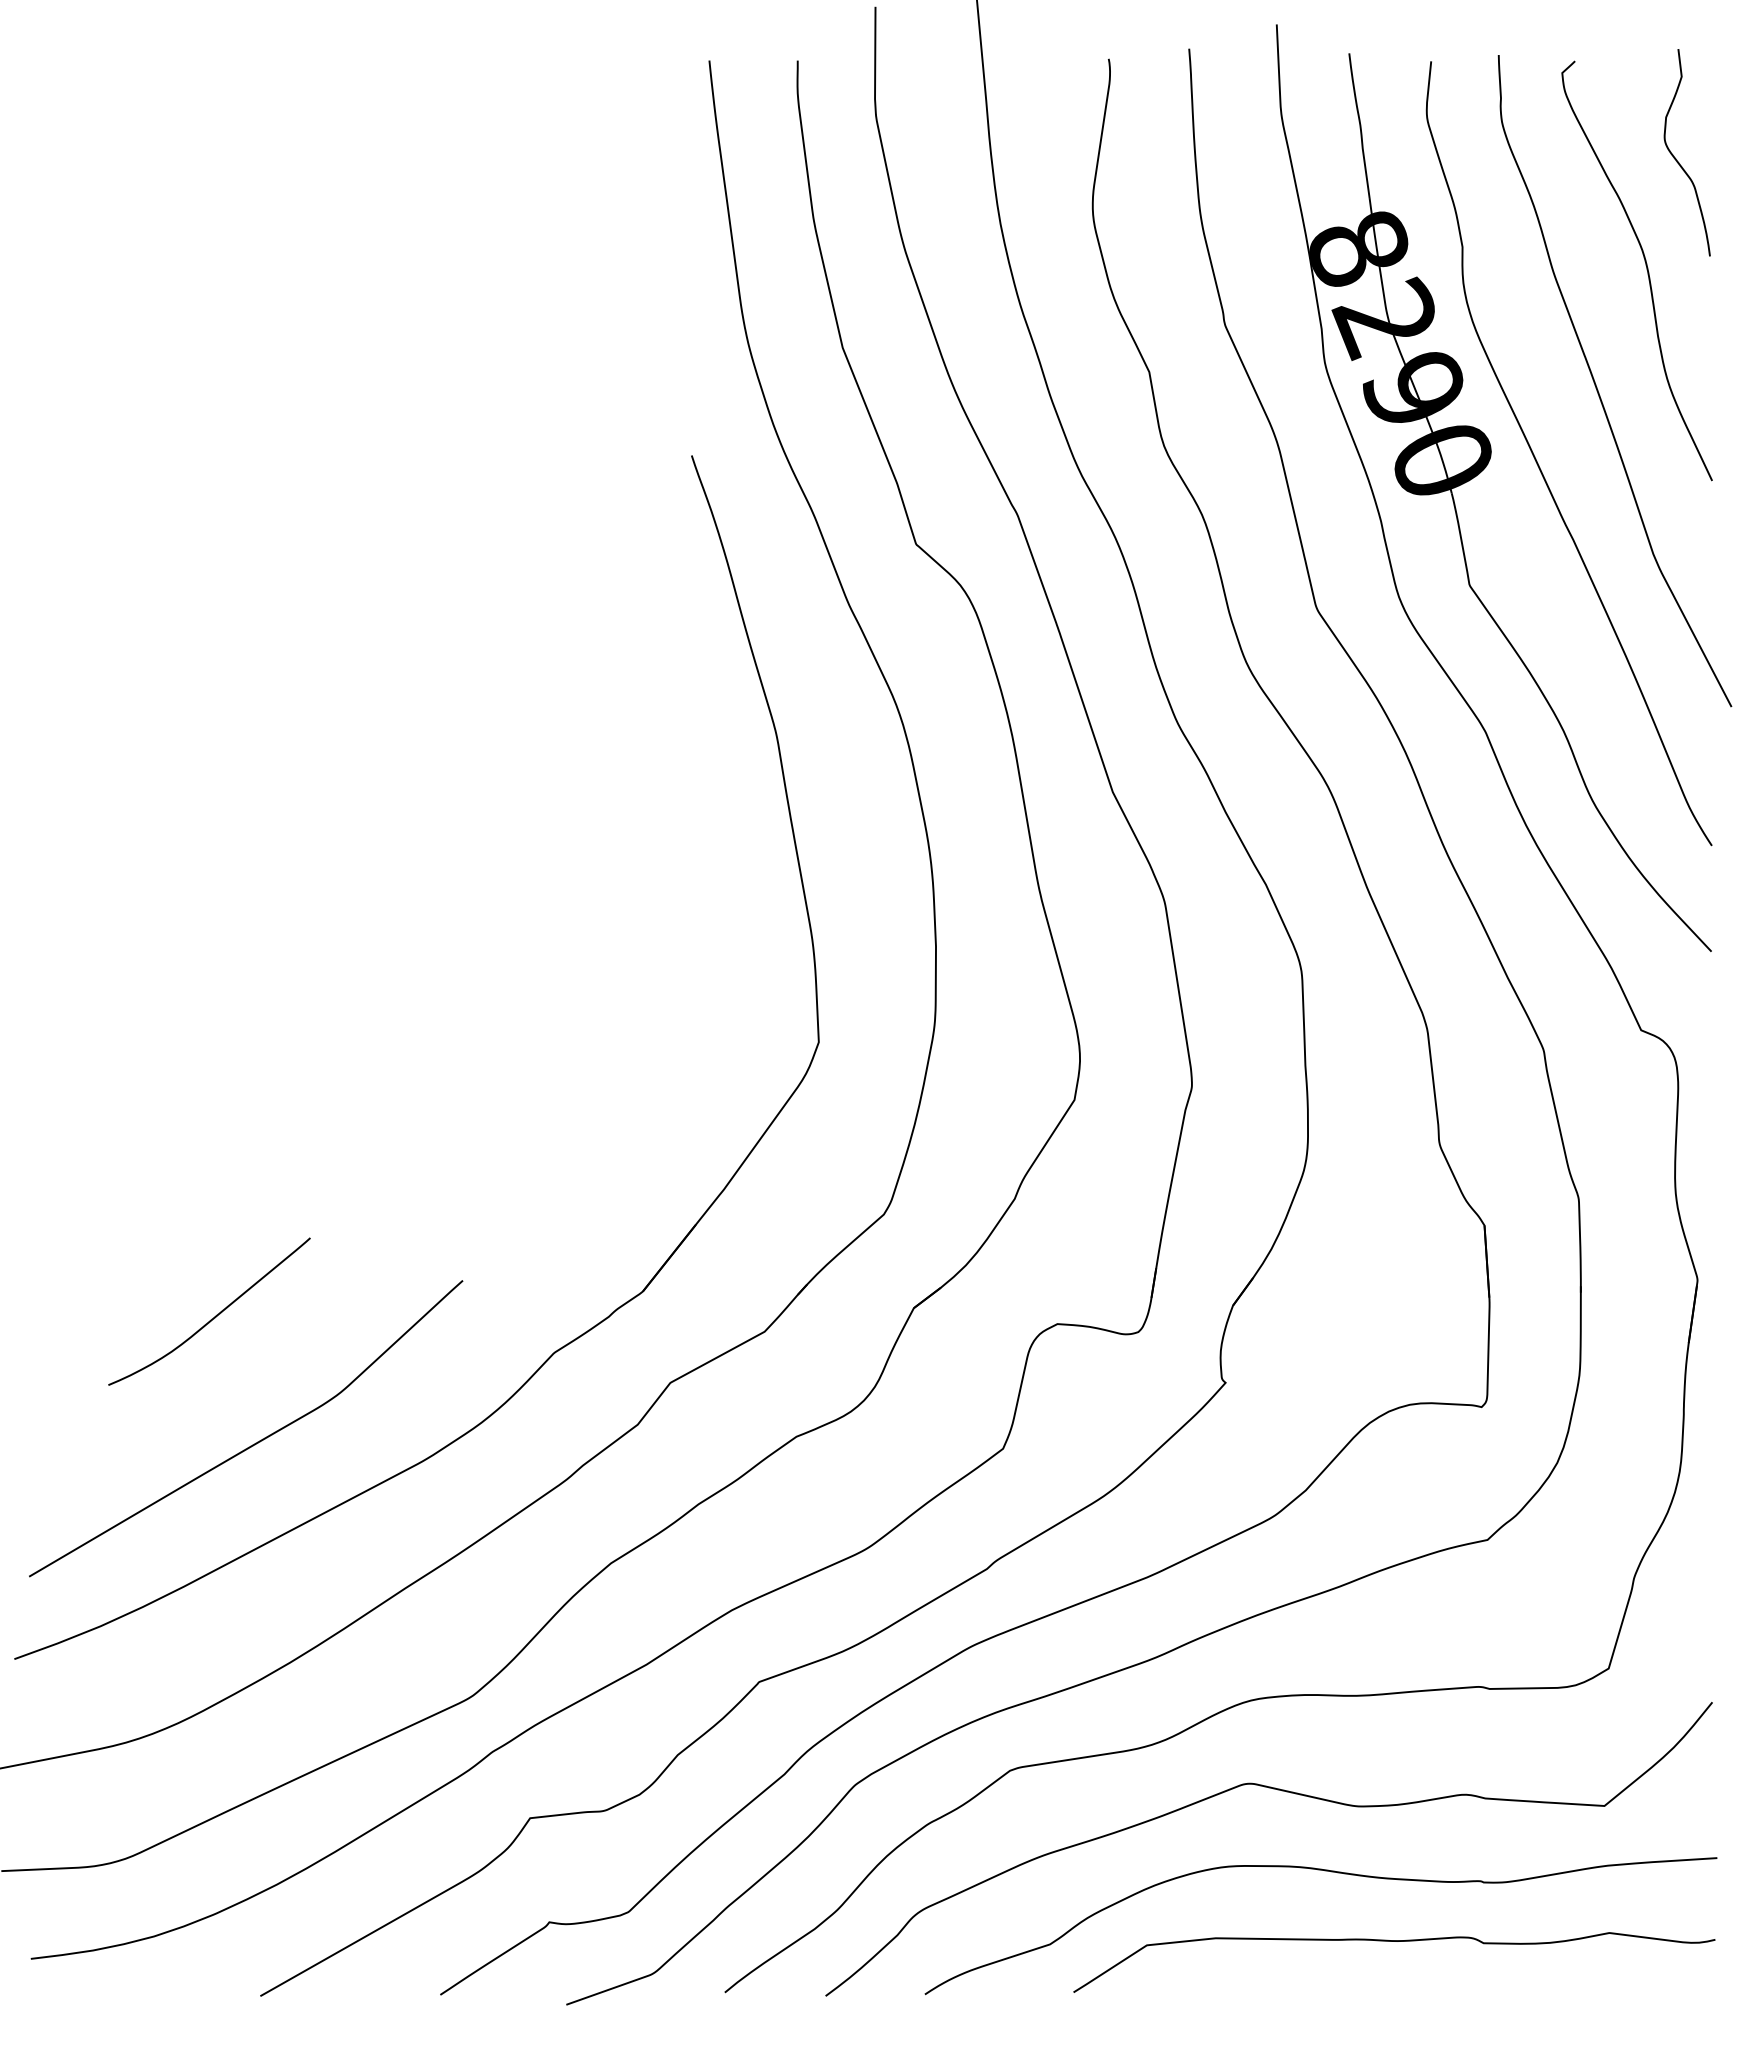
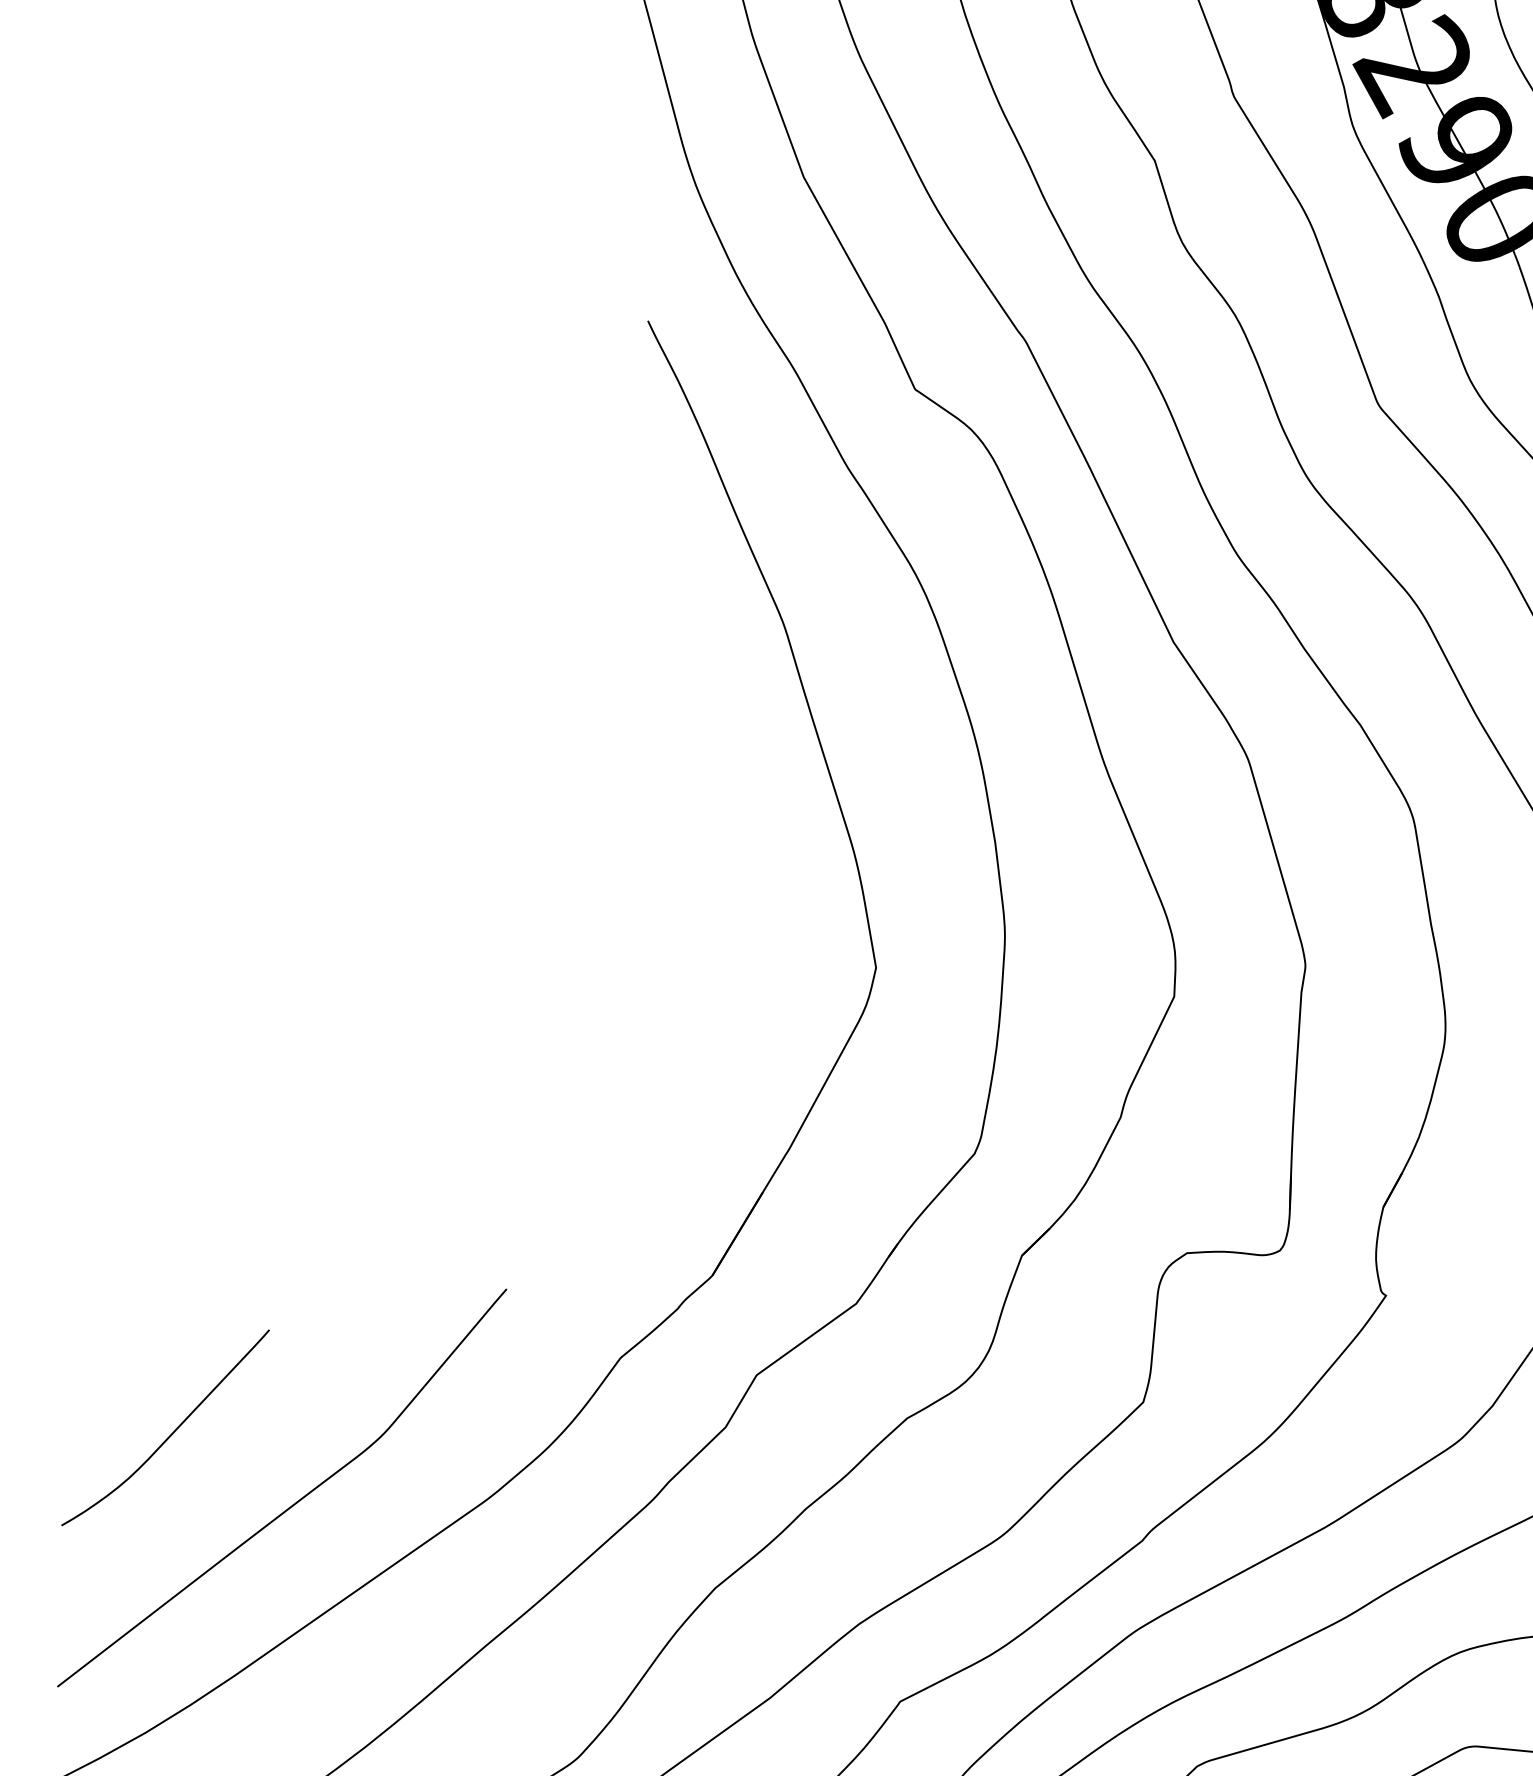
curve: (214, 1316) -> (171, 1432), moved

